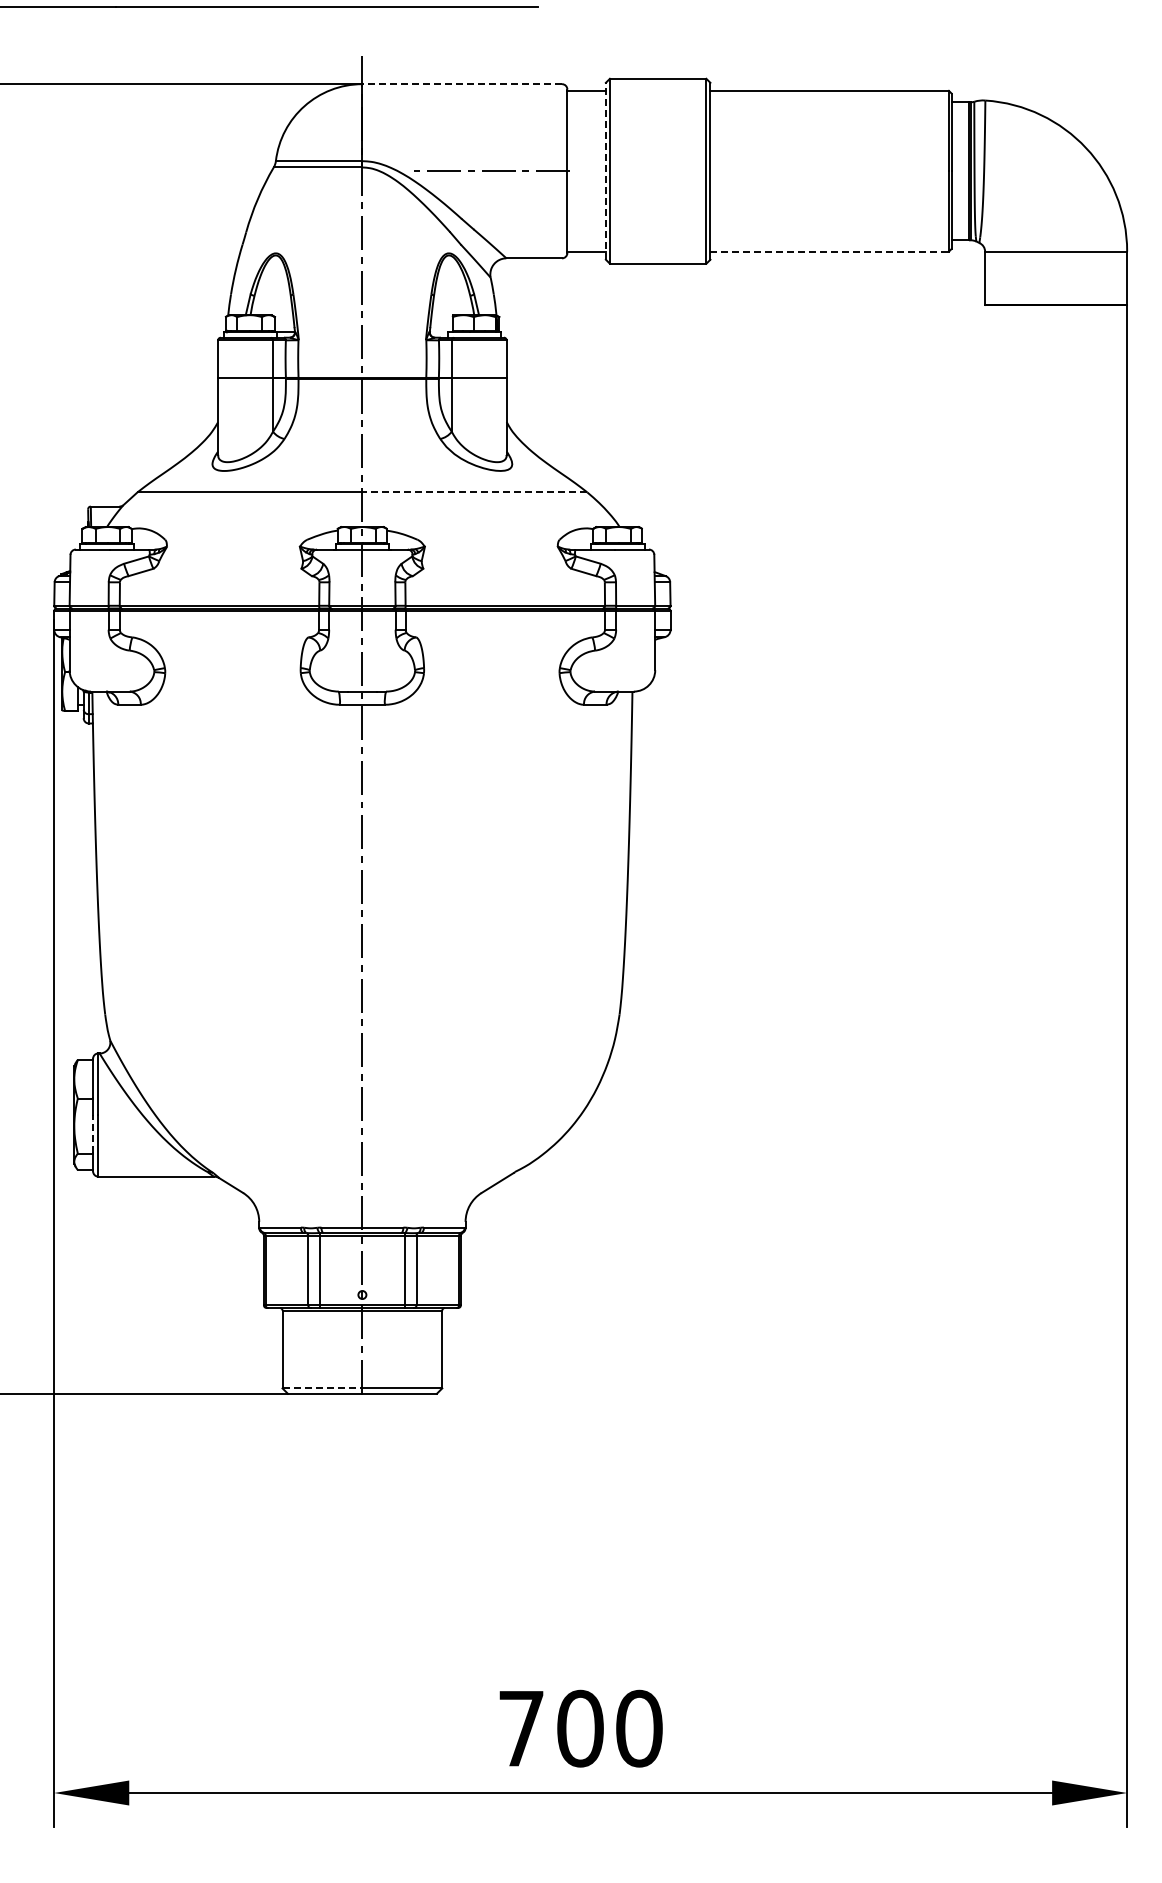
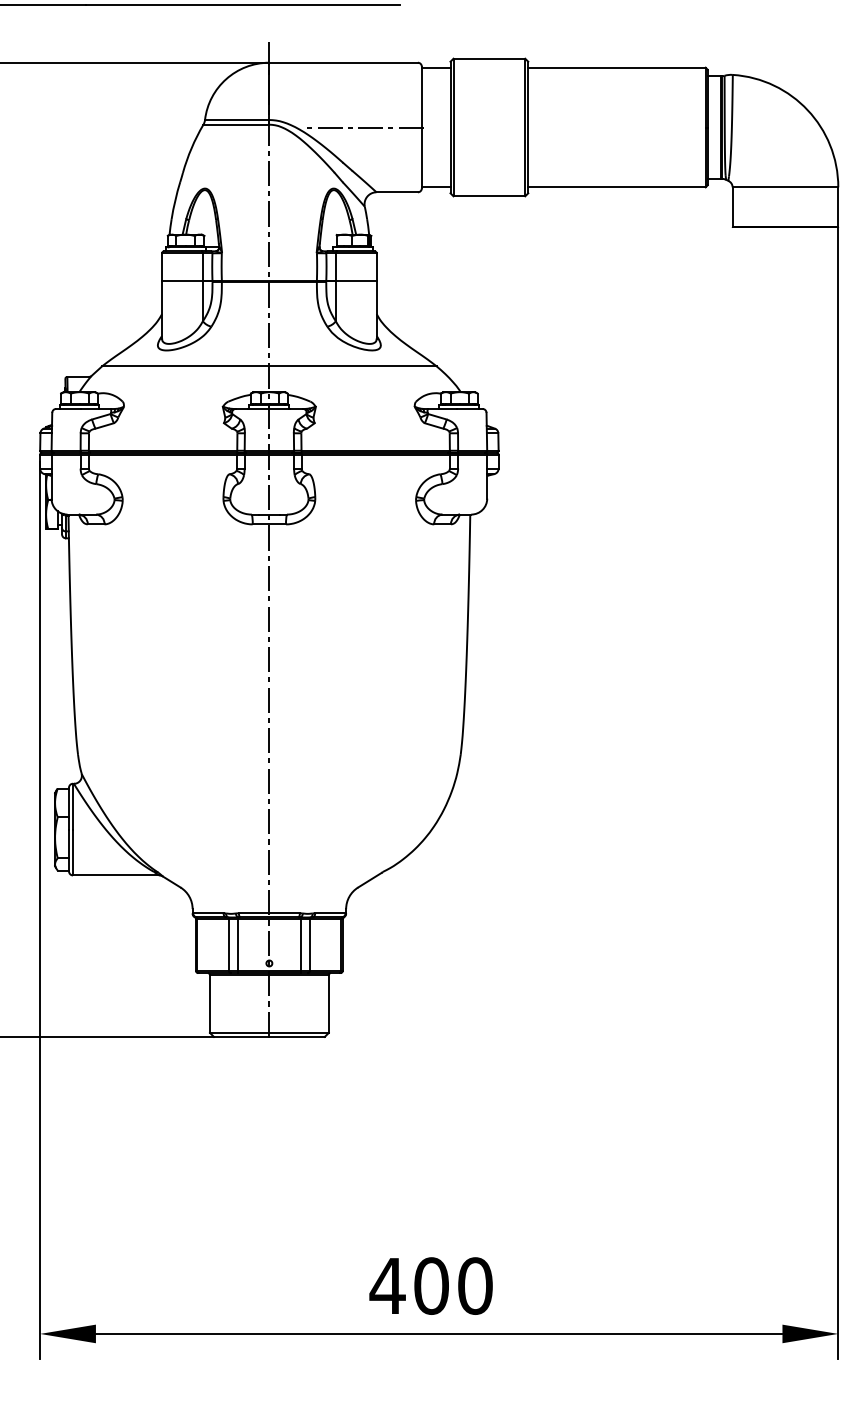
line: (462, 84) -> (343, 62), dashed -> solid
line: (605, 170) -> (450, 126), dashed -> solid
line: (830, 251) -> (617, 187), dashed -> solid
line: (474, 492) -> (352, 366), dashed -> solid
line: (93, 1133) -> (69, 843), dashed -> solid
line: (322, 1388) -> (239, 1033), dashed -> solid
text: (520, 1728) -> (386, 1285), 700 -> 400

